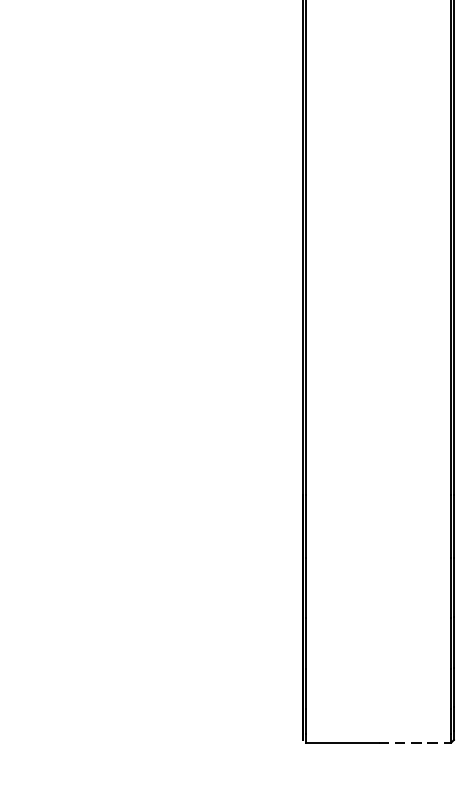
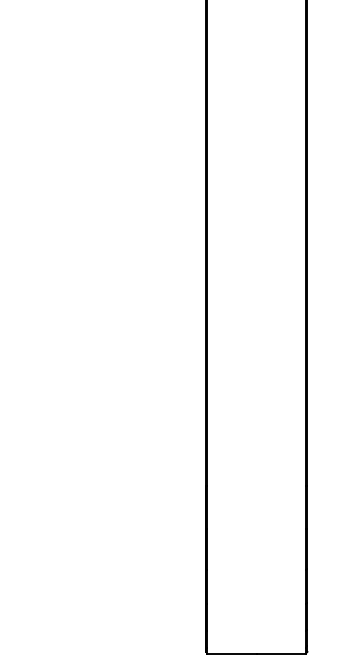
line: (415, 742) -> (281, 653), dashed -> solid

